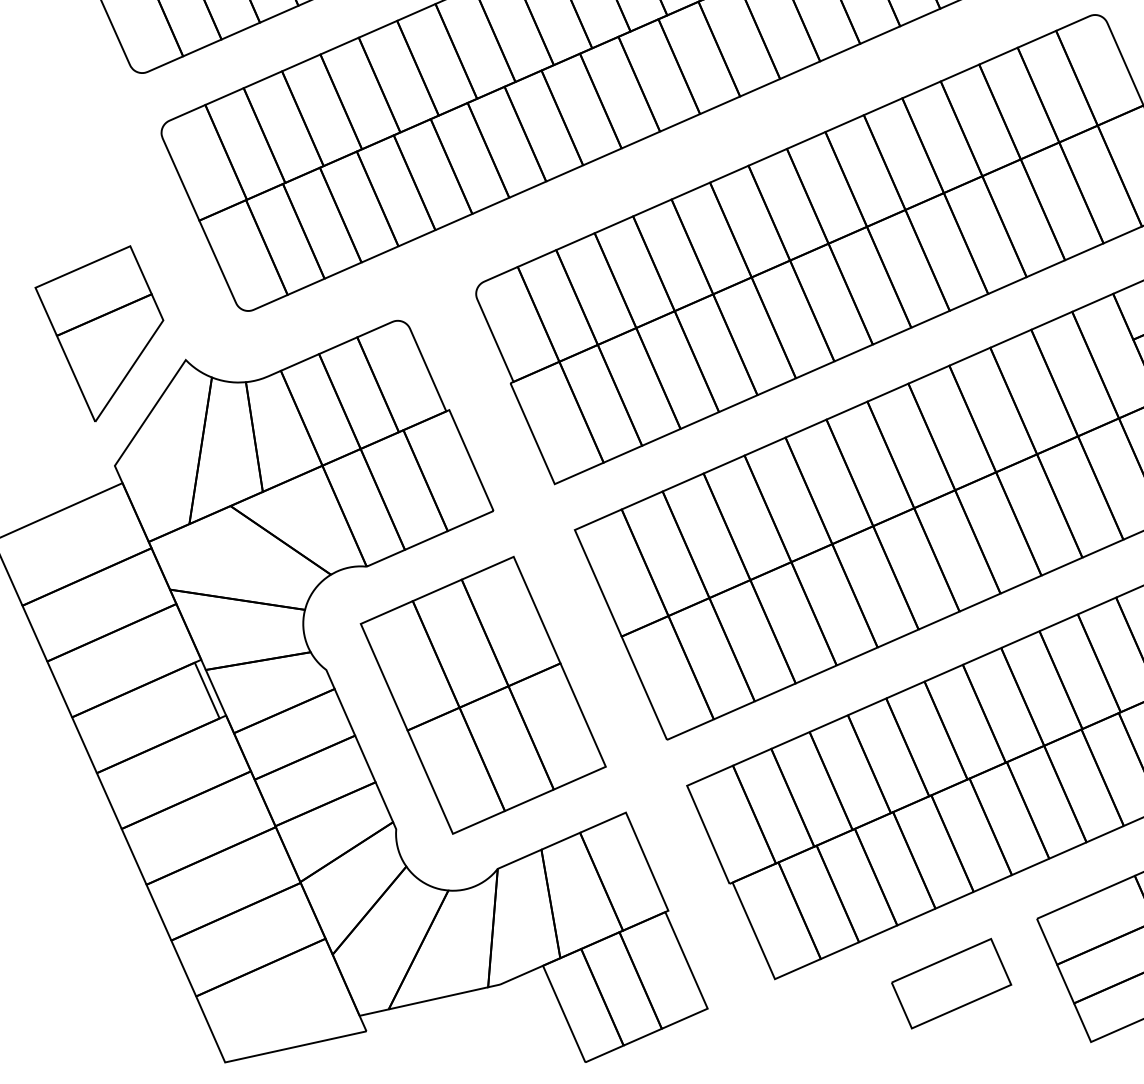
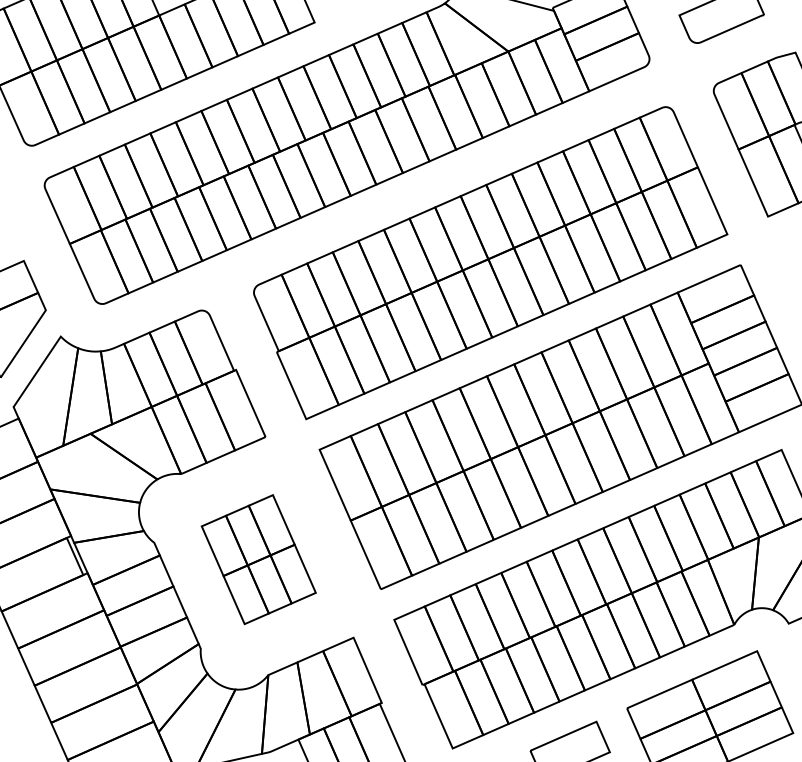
part: (482, 695) -> (258, 559), size x0.7

